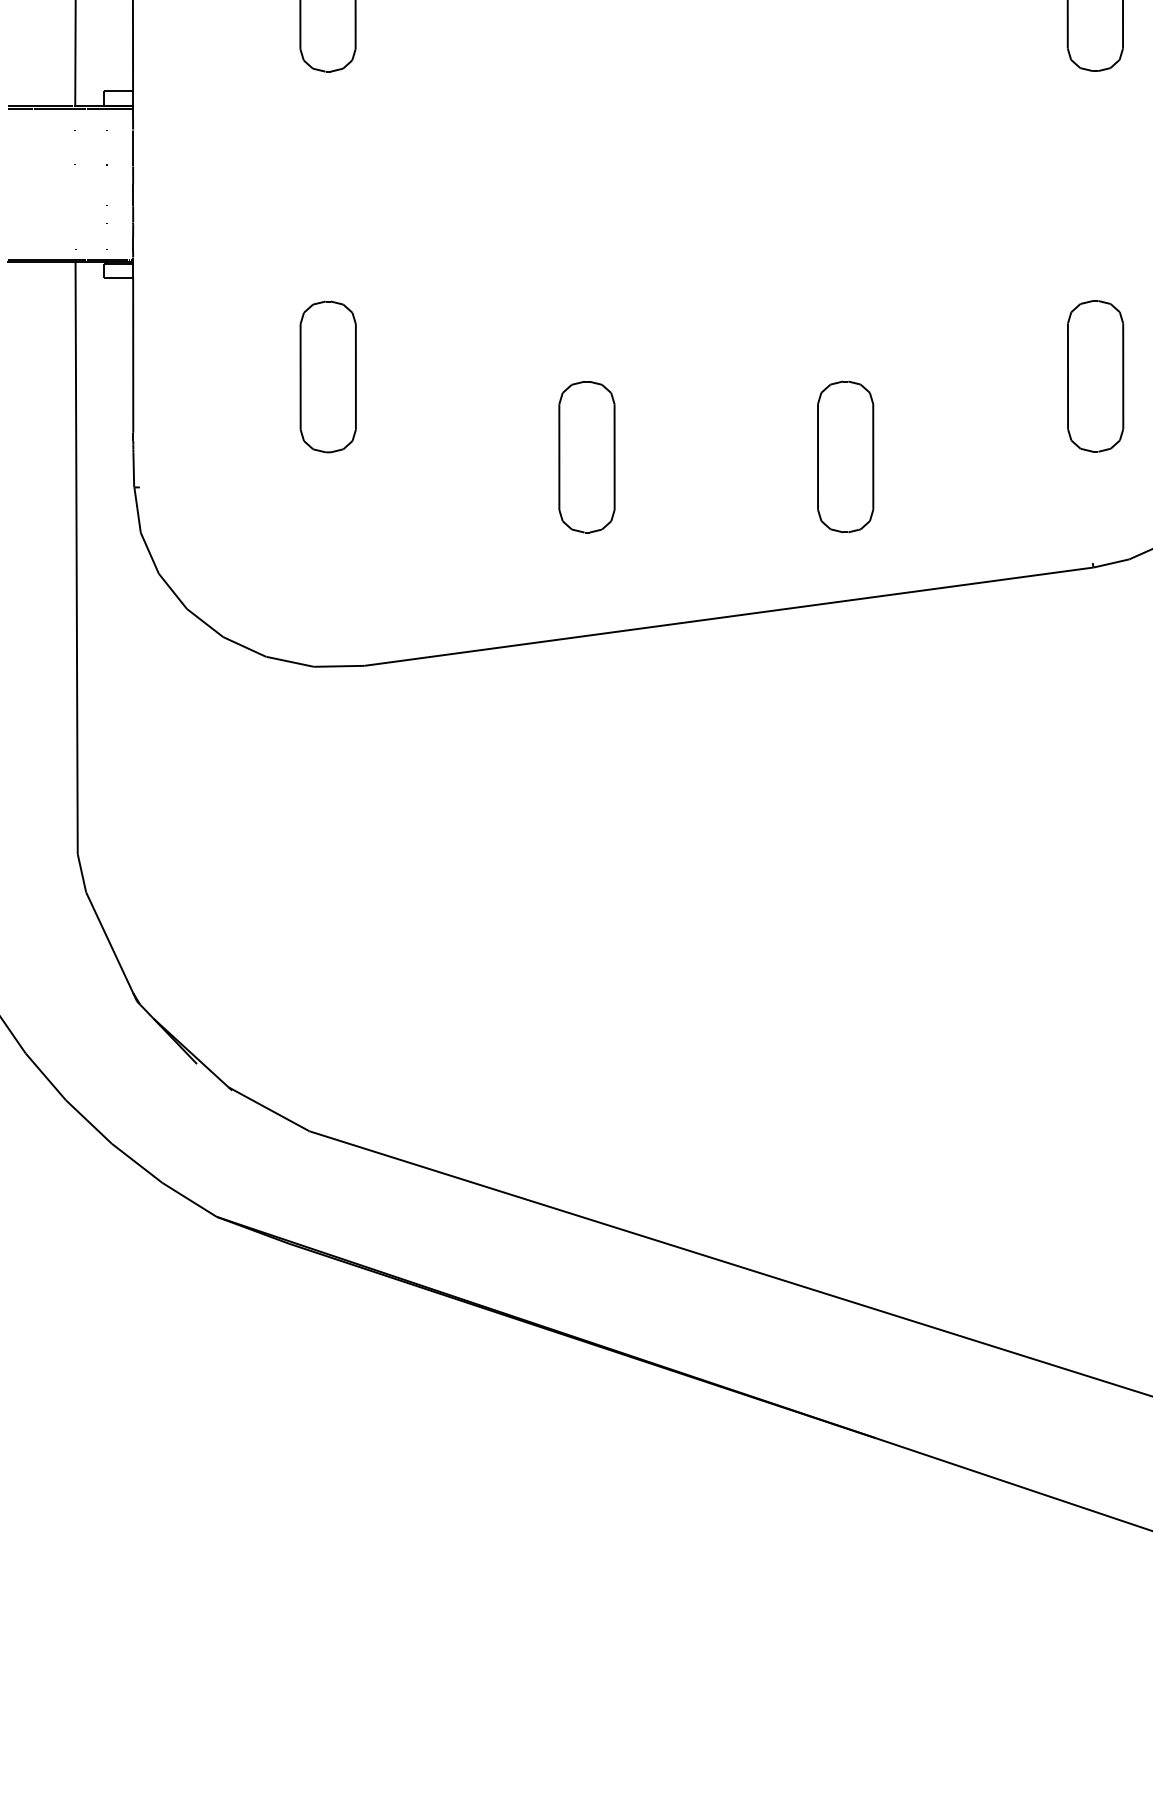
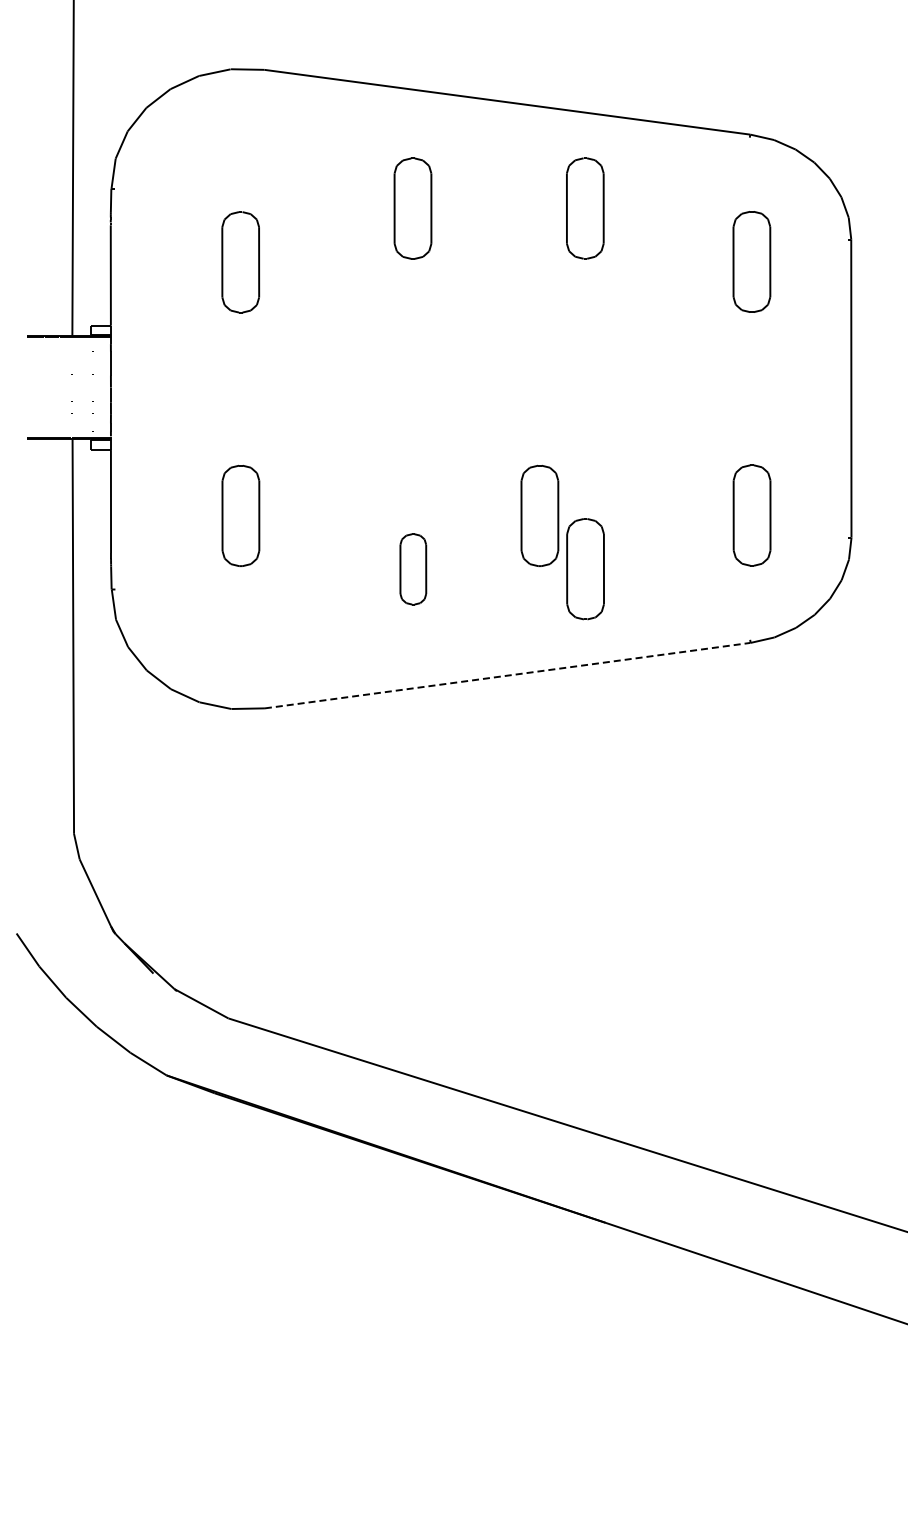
part: (776, 376) -> (539, 515), added
part: (587, 457) -> (413, 569), size x0.7
line: (729, 616) -> (508, 675), solid -> dashed

